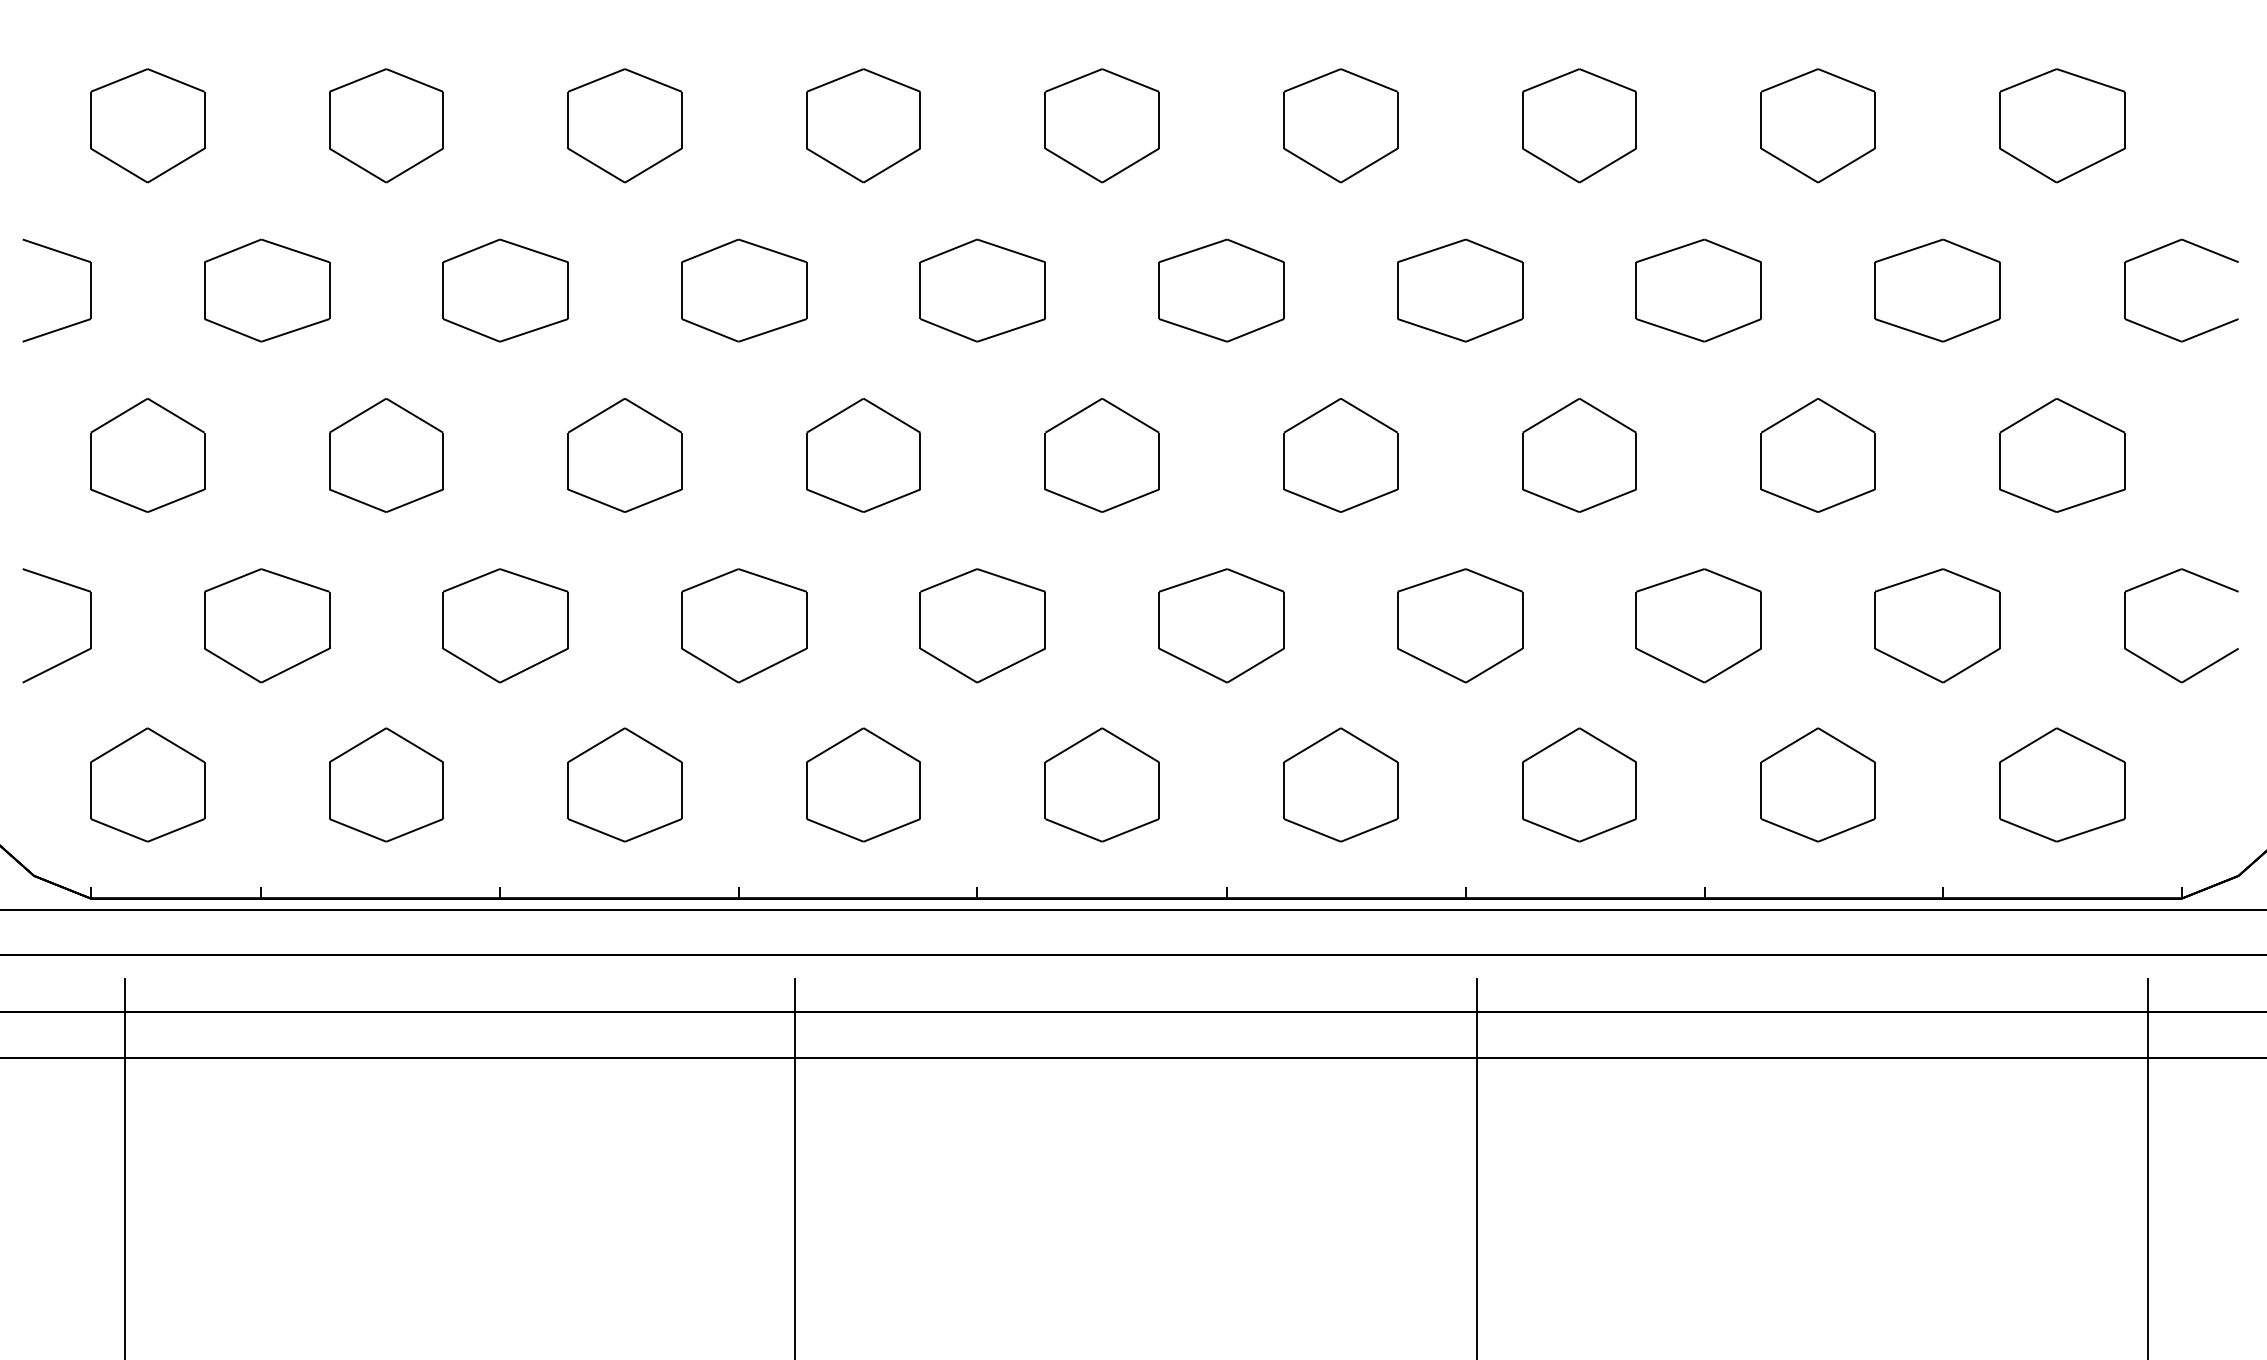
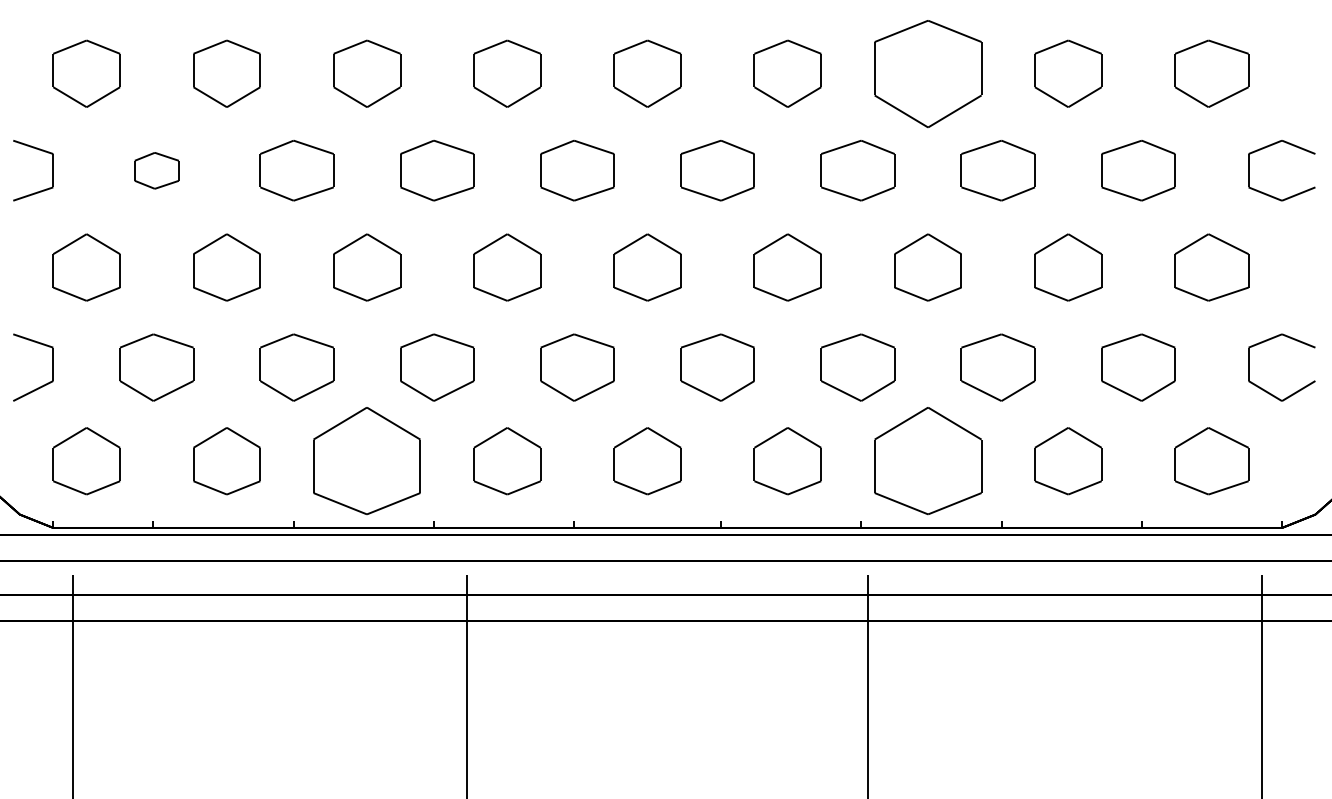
part: (1578, 125) -> (927, 73), size x1.6
part: (266, 290) -> (156, 170), size x0.6
part: (625, 785) -> (367, 461), size x1.6
part: (1578, 785) -> (927, 461), size x1.6

